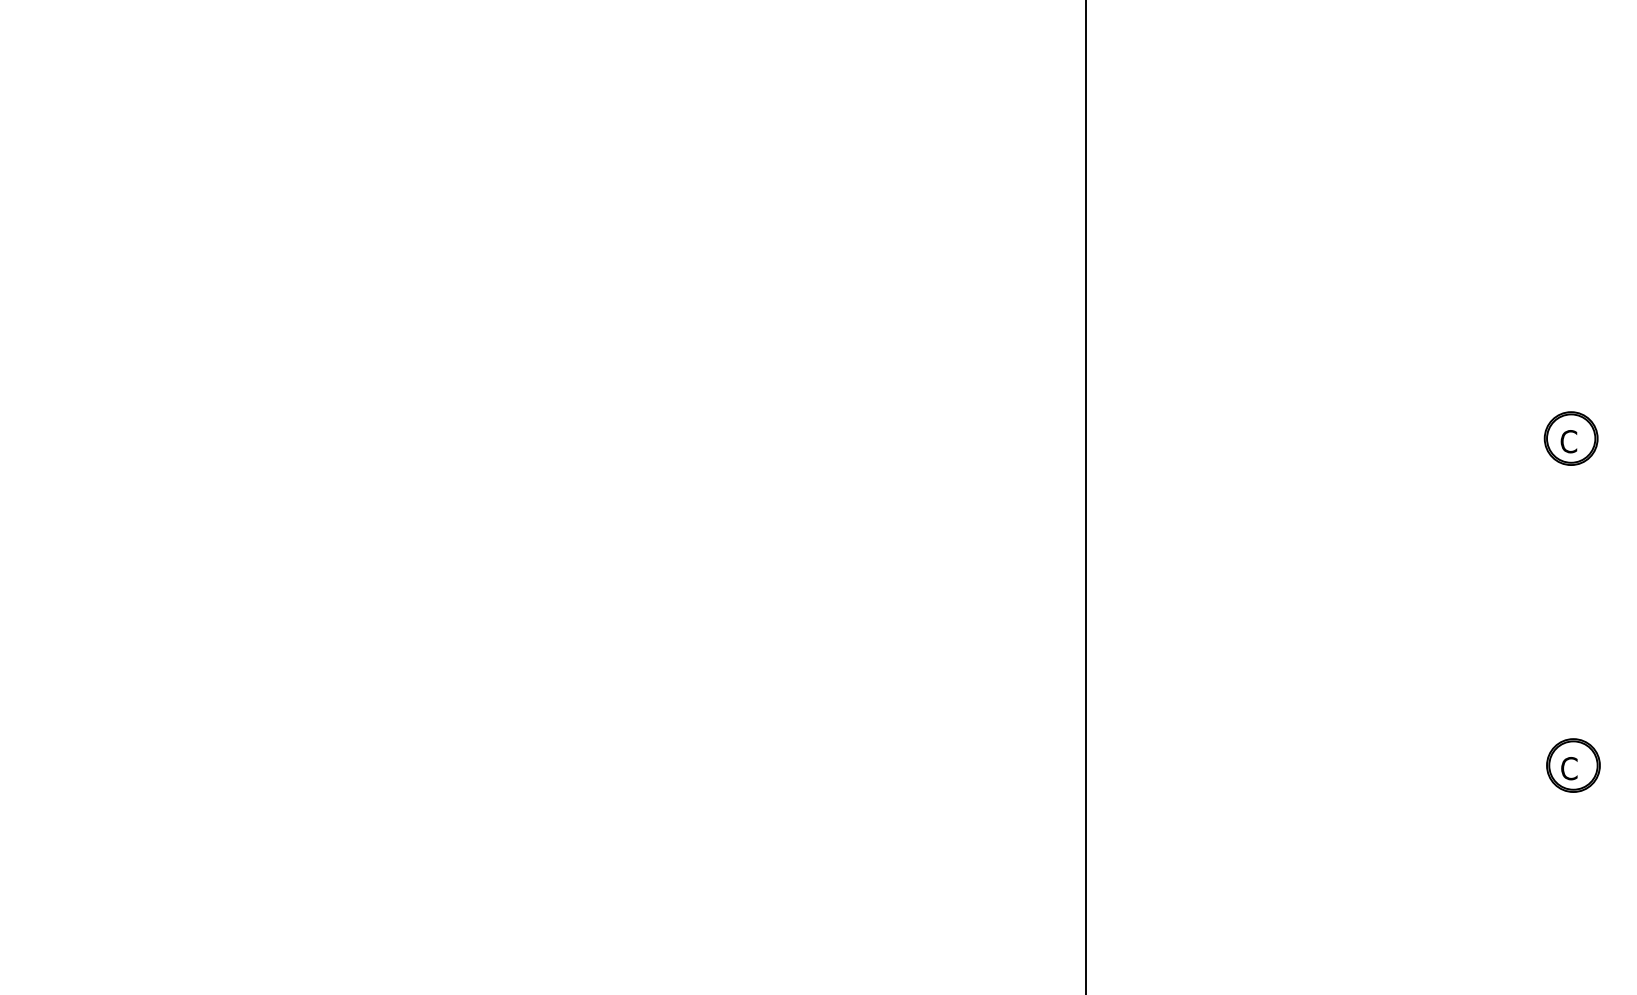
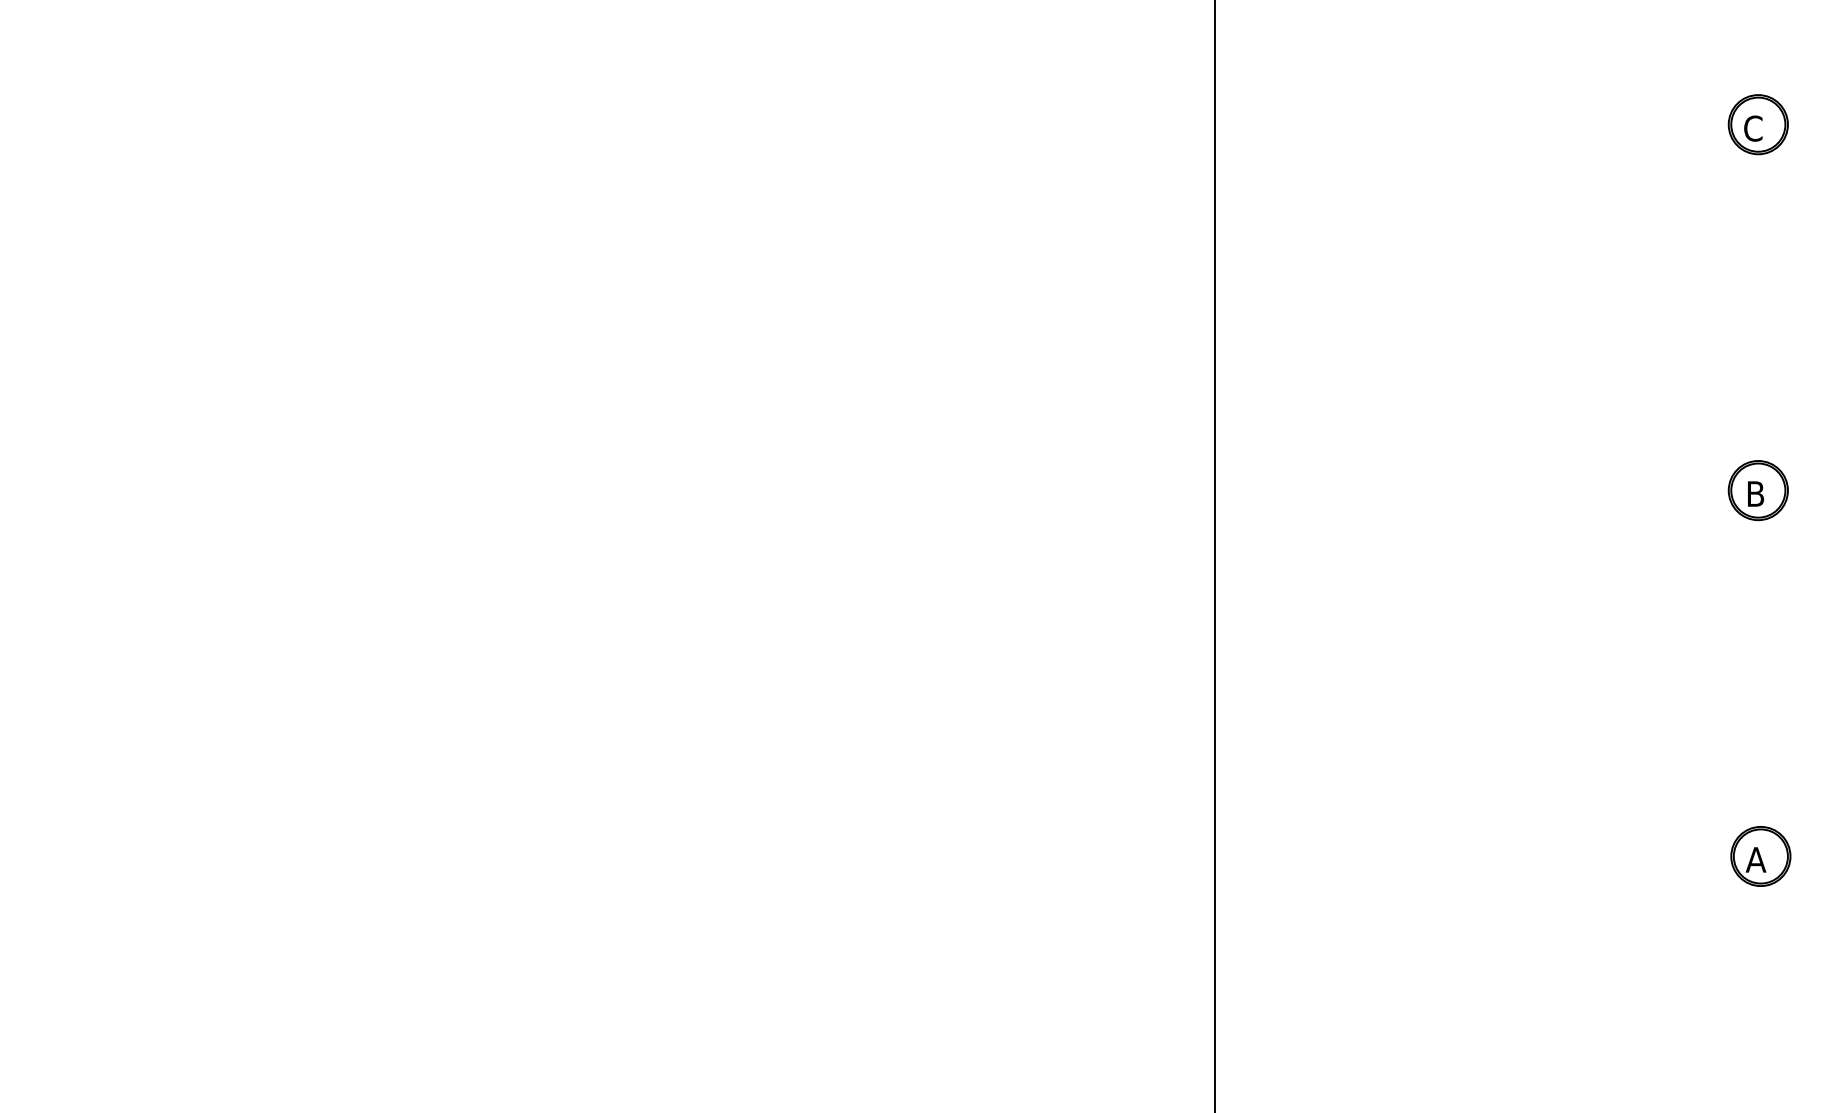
part: (1570, 111) -> (1757, 124), added
text: (1568, 441) -> (1755, 493), C -> B
text: (1569, 768) -> (1756, 859), C -> A

